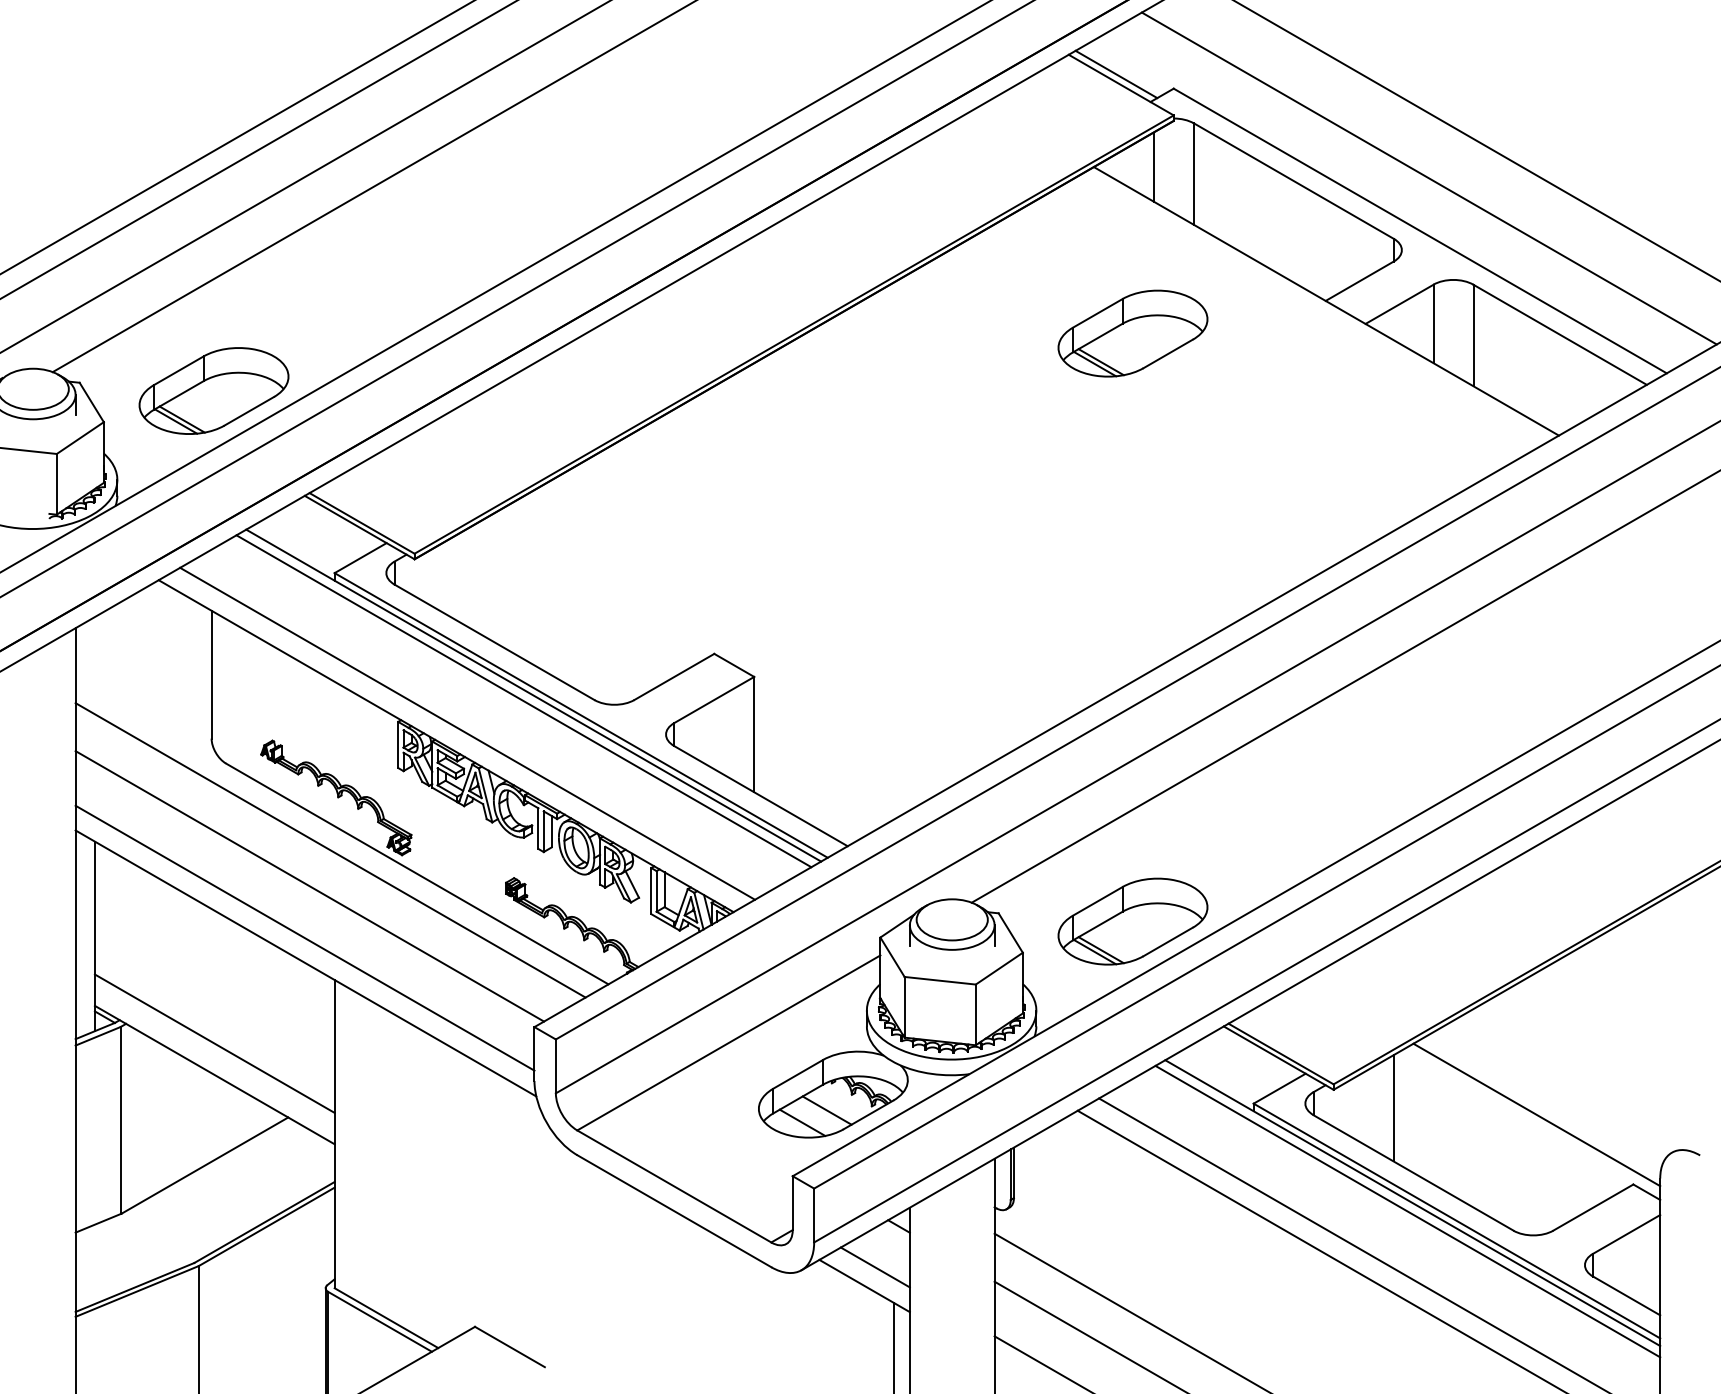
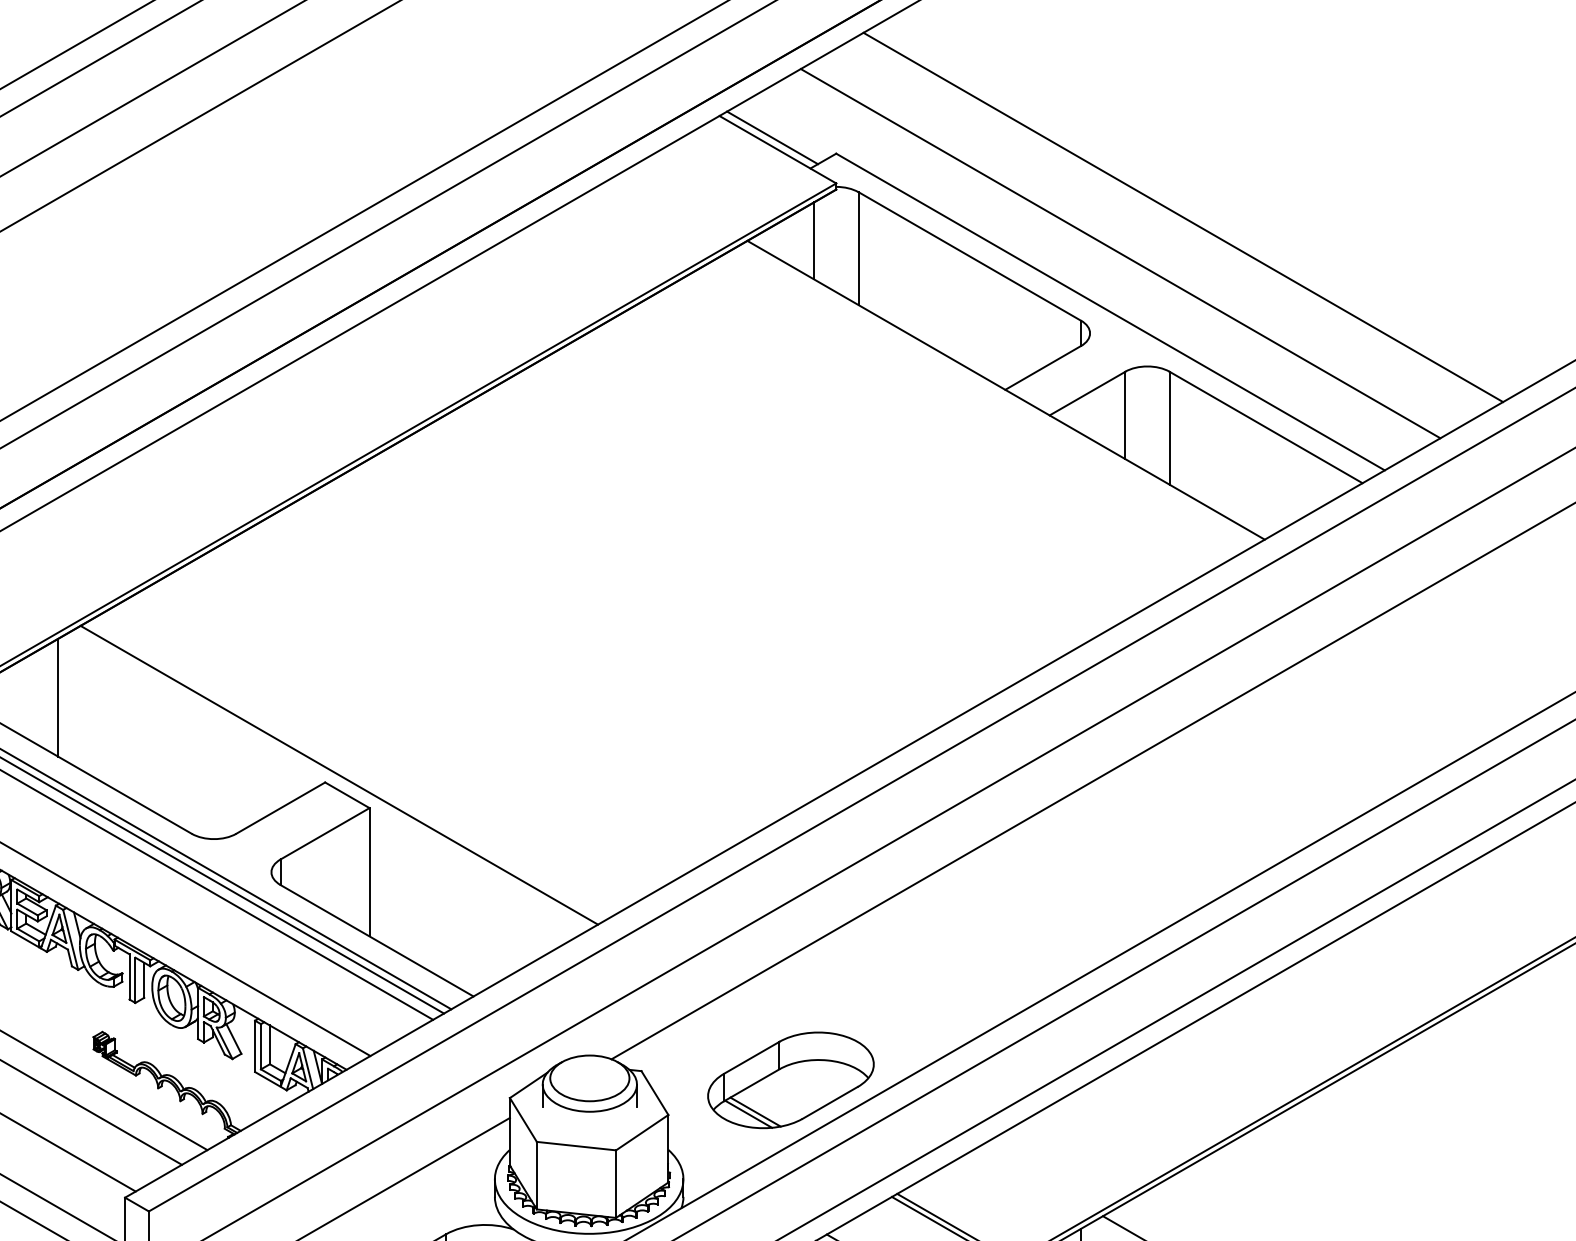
part: (1132, 333) -> (790, 426), removed
line: (474, 577) -> (58, 697), added
line: (726, 647) -> (338, 775), added

